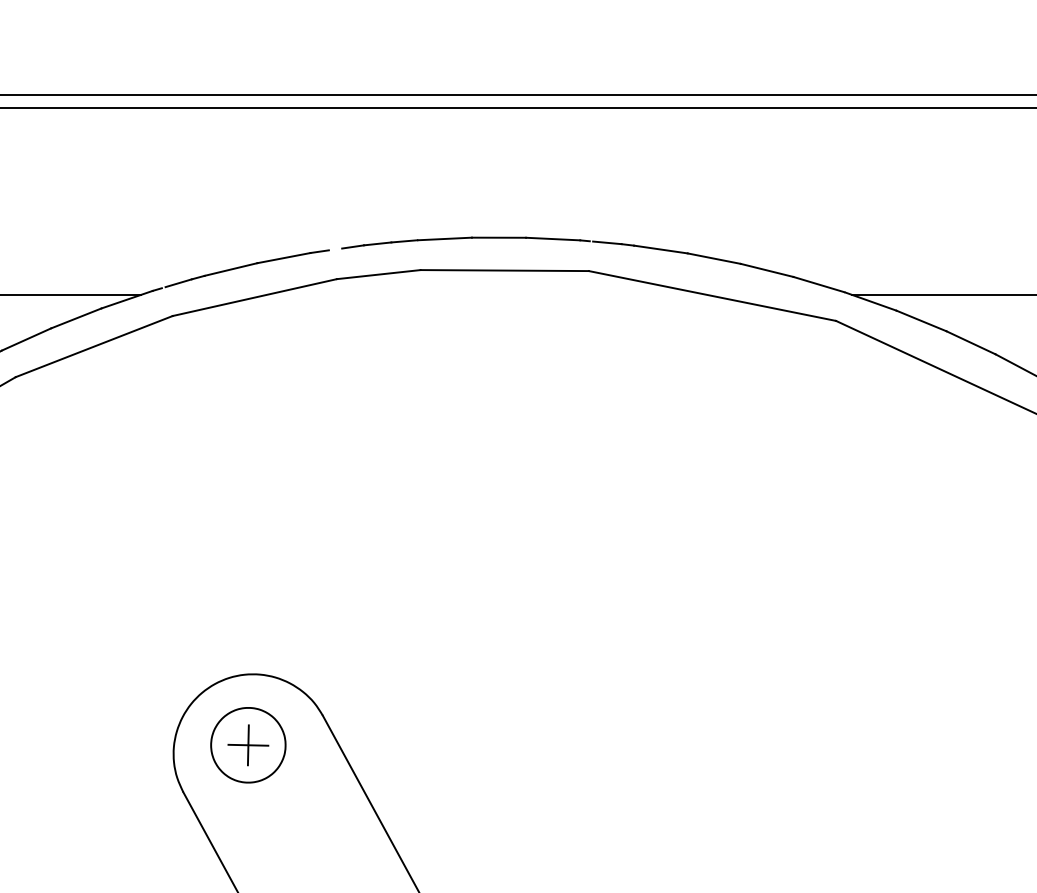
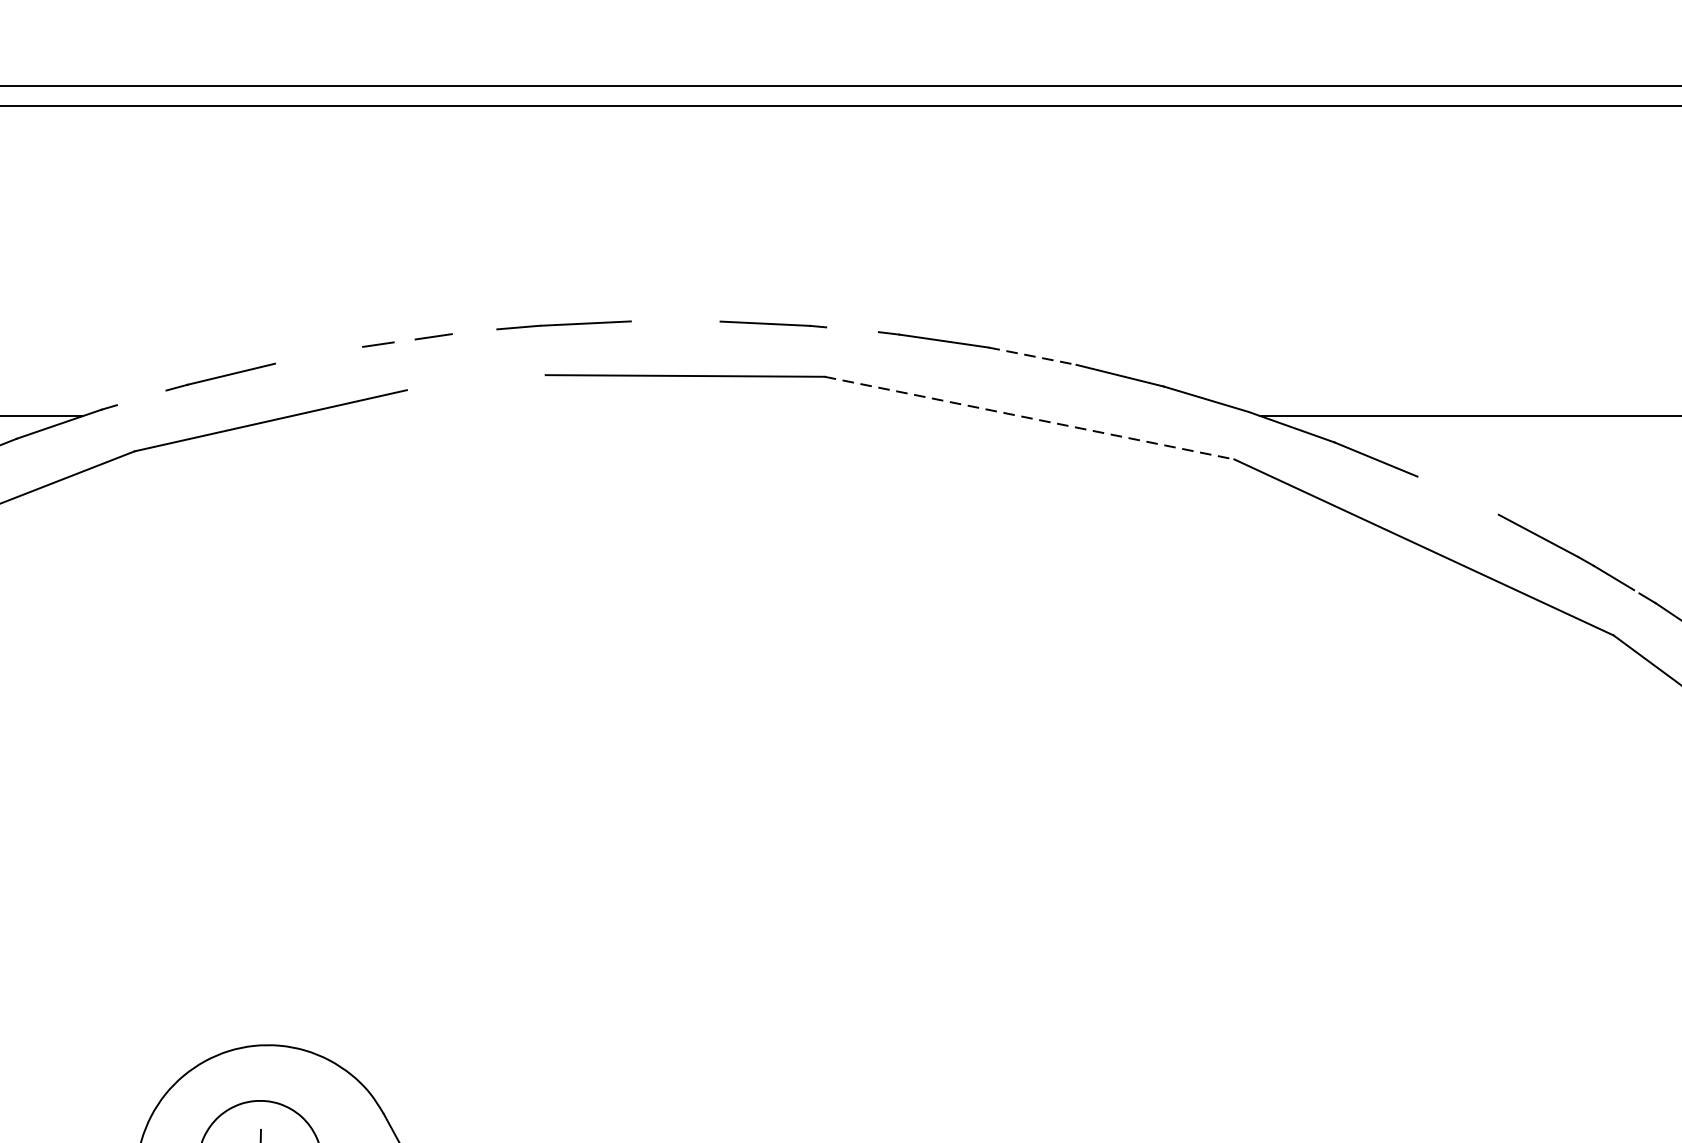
line: (498, 237) -> (674, 321), removed
line: (607, 242) -> (855, 329), removed
line: (377, 243) -> (474, 331), removed
line: (283, 258) -> (318, 355), removed
line: (714, 258) -> (1032, 355), solid -> dashed
line: (378, 274) -> (475, 382), removed
line: (178, 283) -> (144, 397), removed
line: (712, 296) -> (1029, 418), solid -> dashed
line: (970, 342) -> (1457, 495), removed

